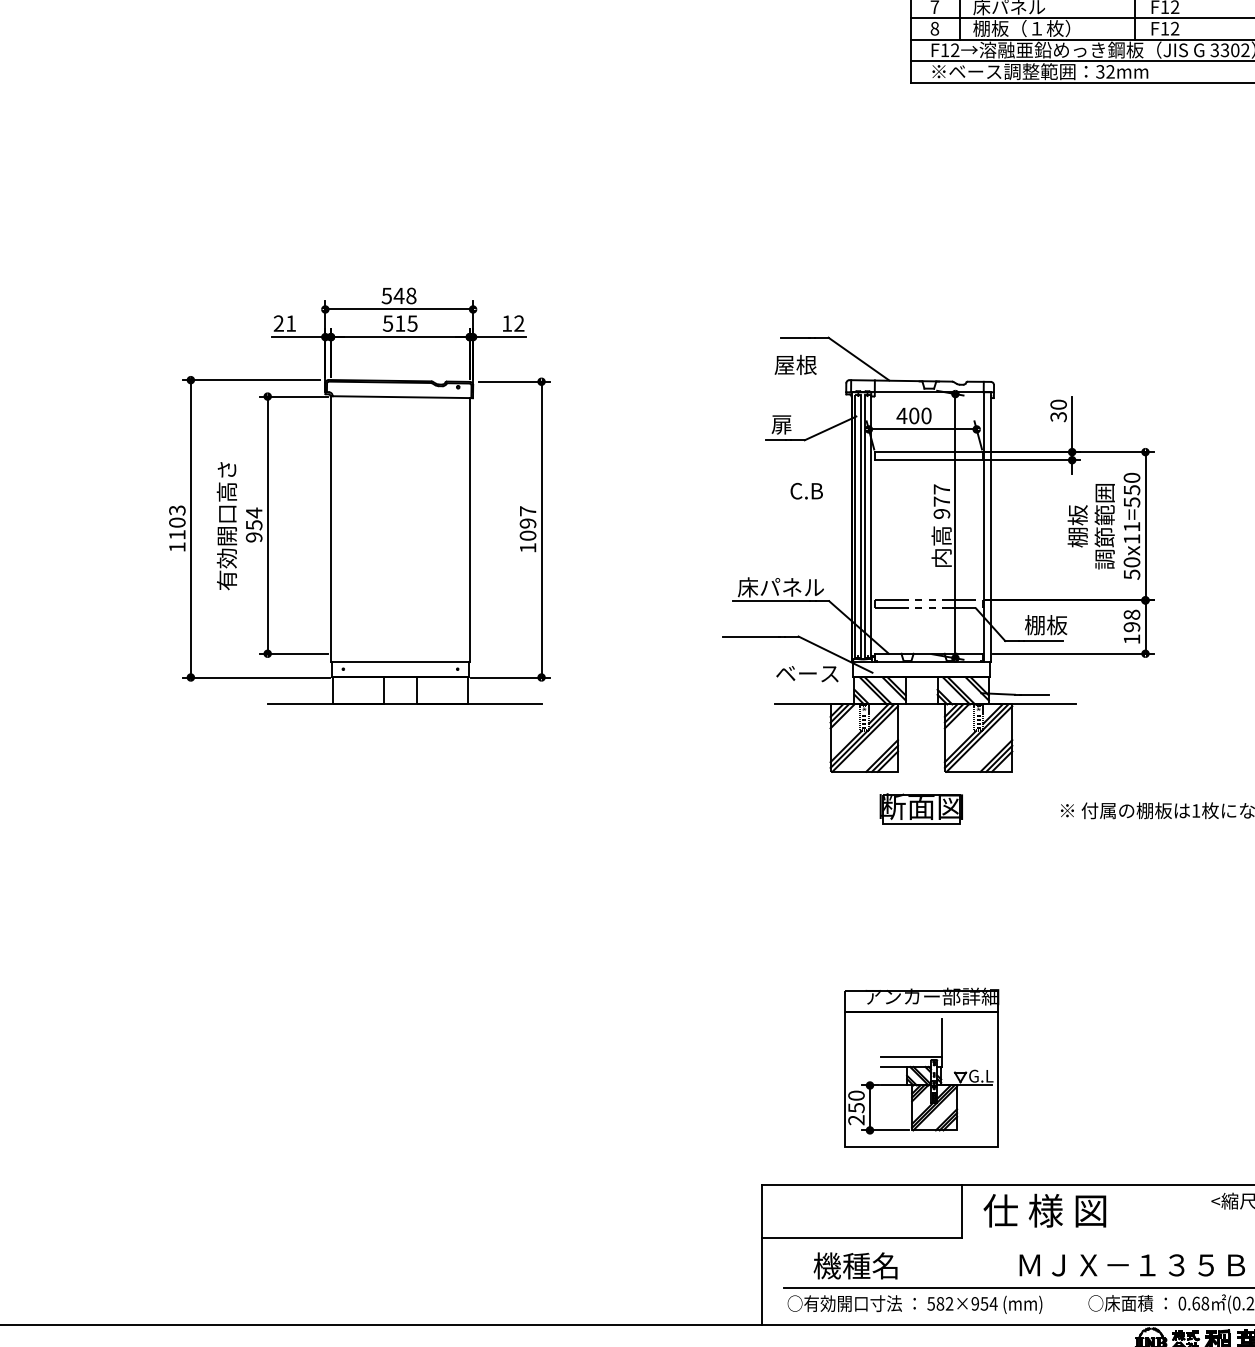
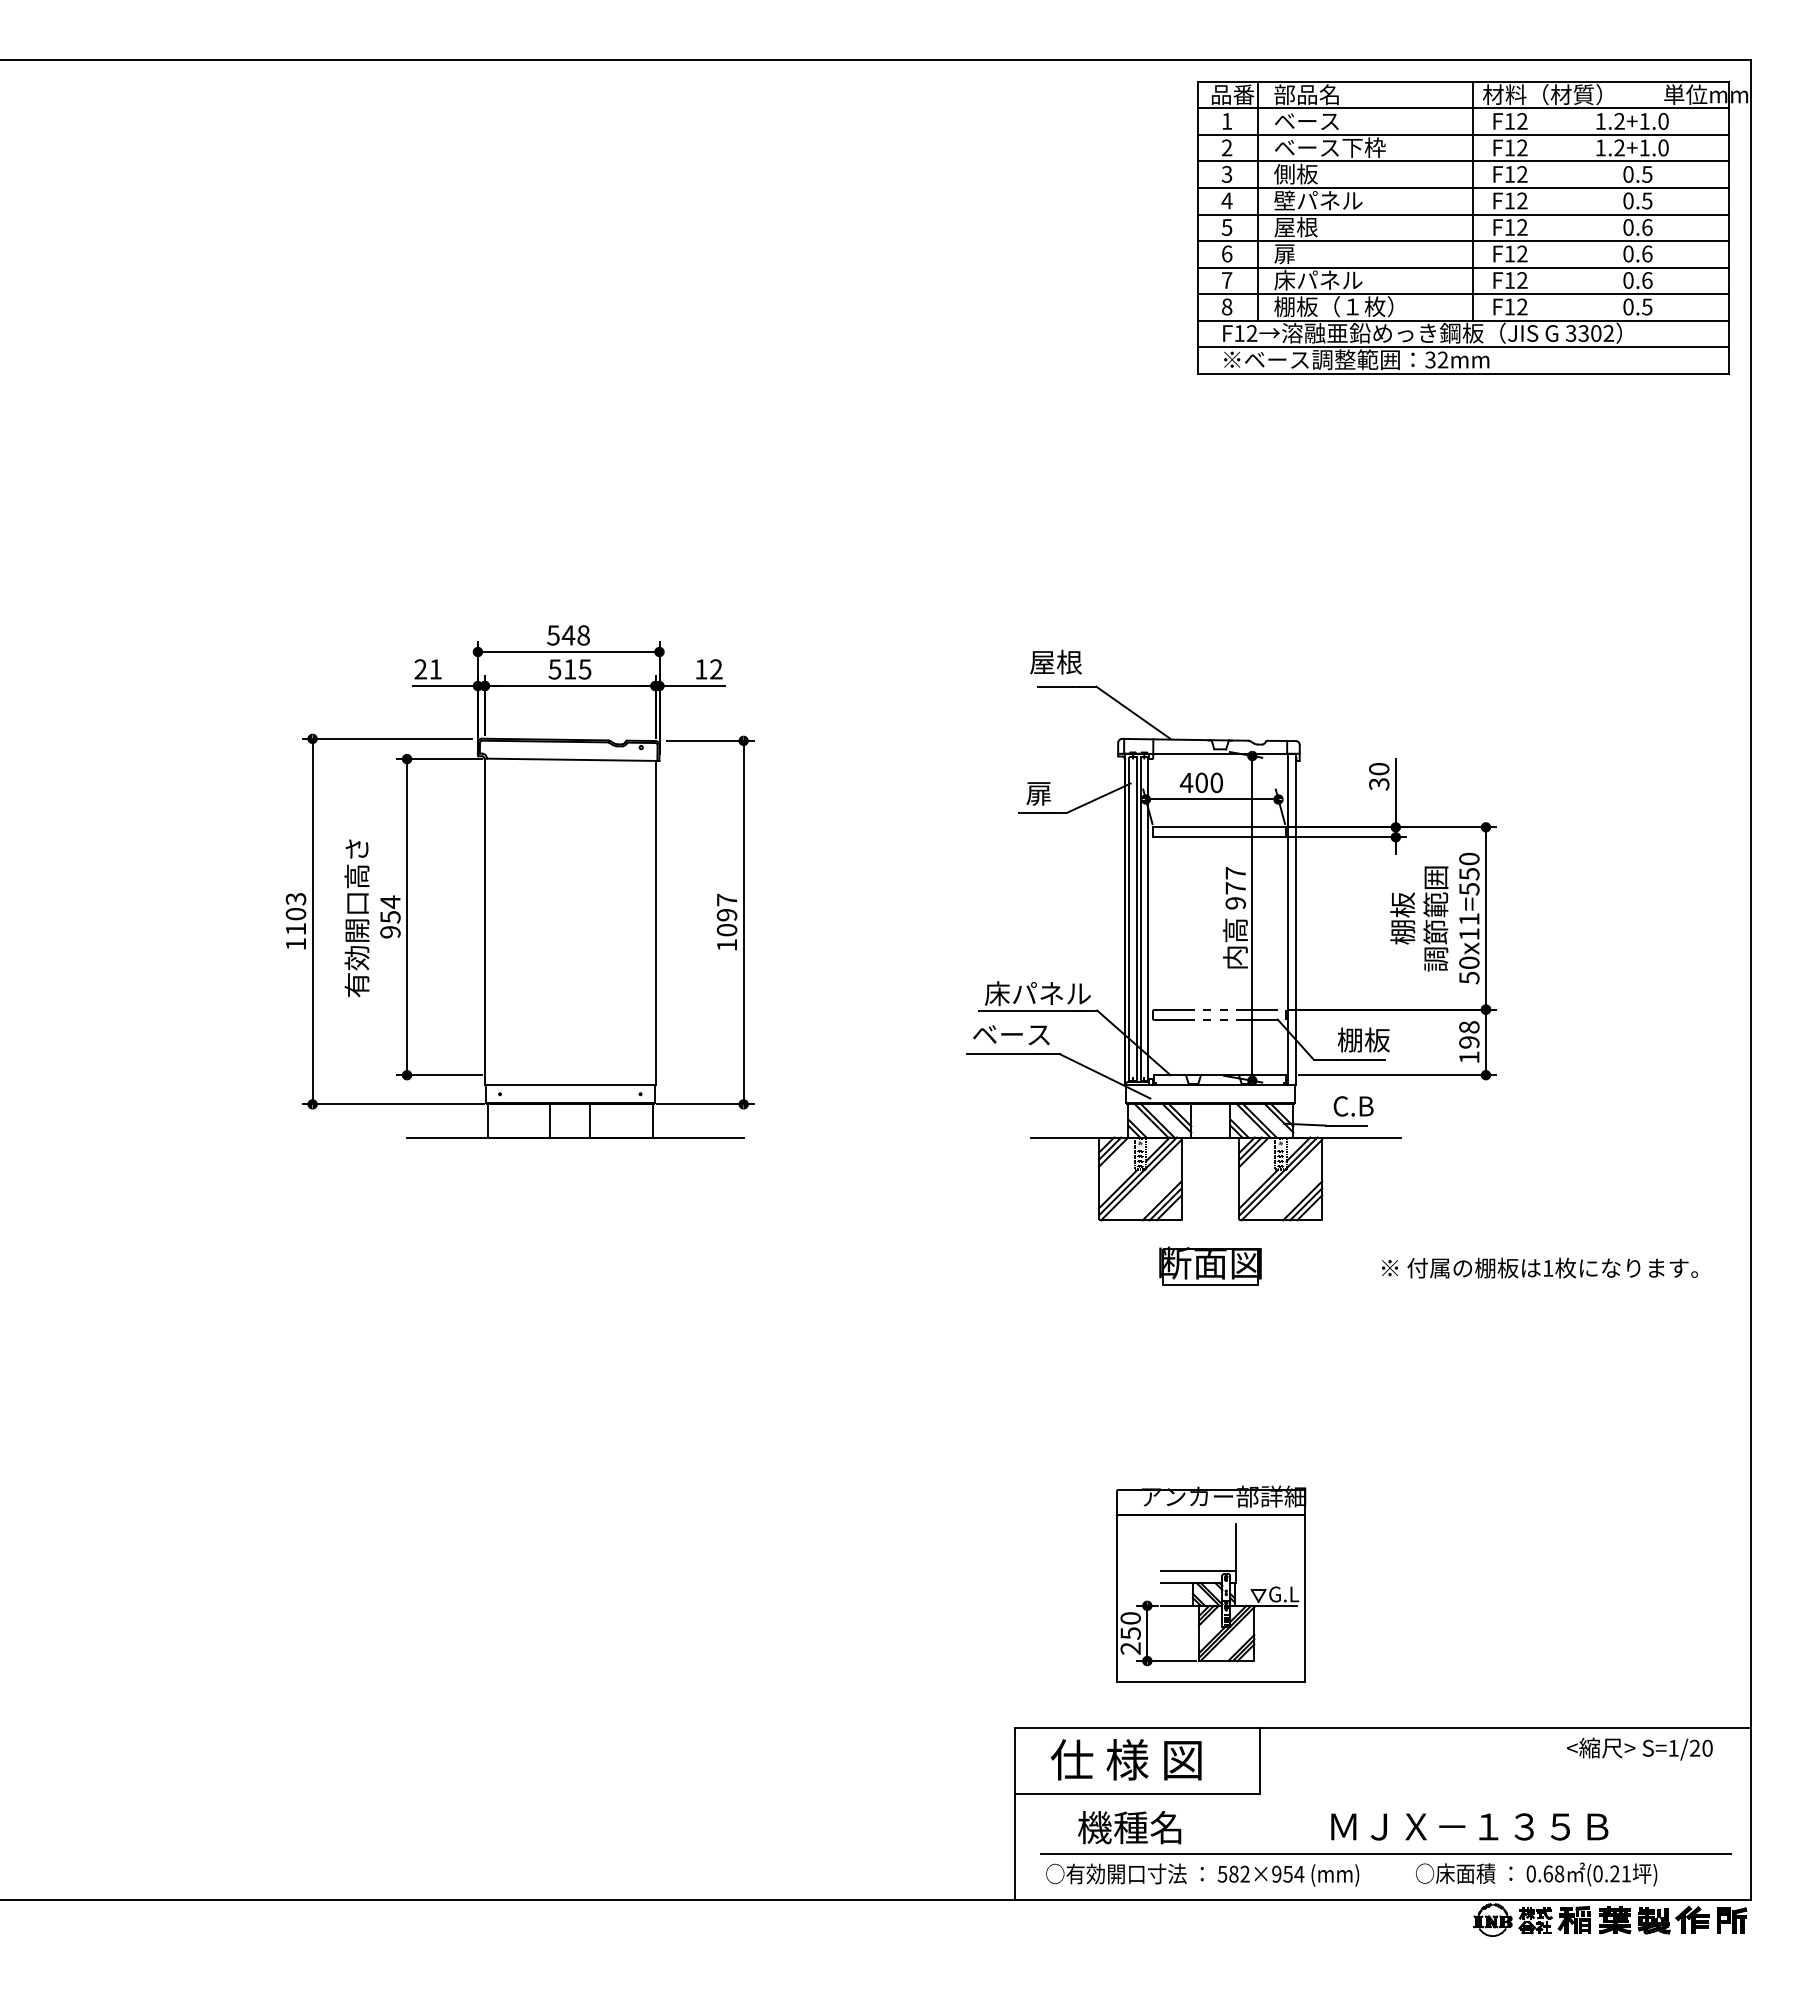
text: (795, 364) -> (1055, 661), moved
text: (806, 491) -> (1353, 1106), moved
text: (807, 674) -> (1011, 1035), moved
text: (1044, 1210) -> (1125, 1759), moved

